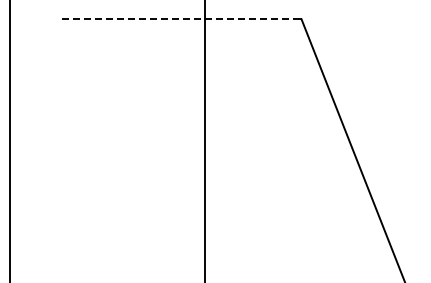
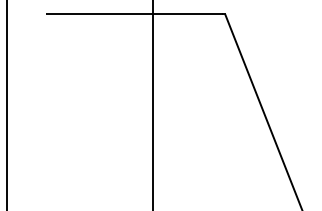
line: (180, 18) -> (134, 13), dashed -> solid

